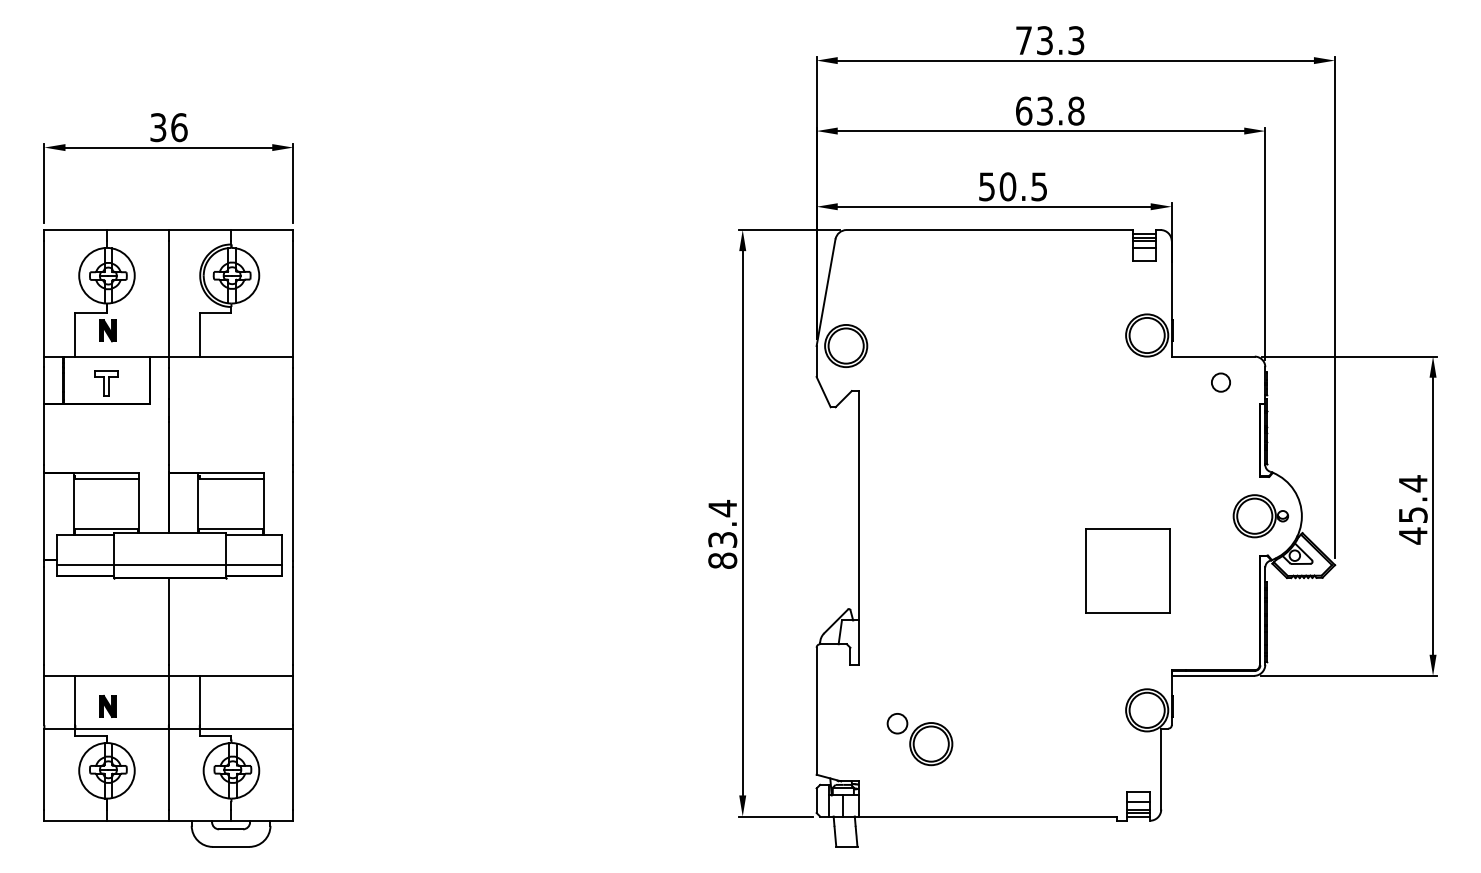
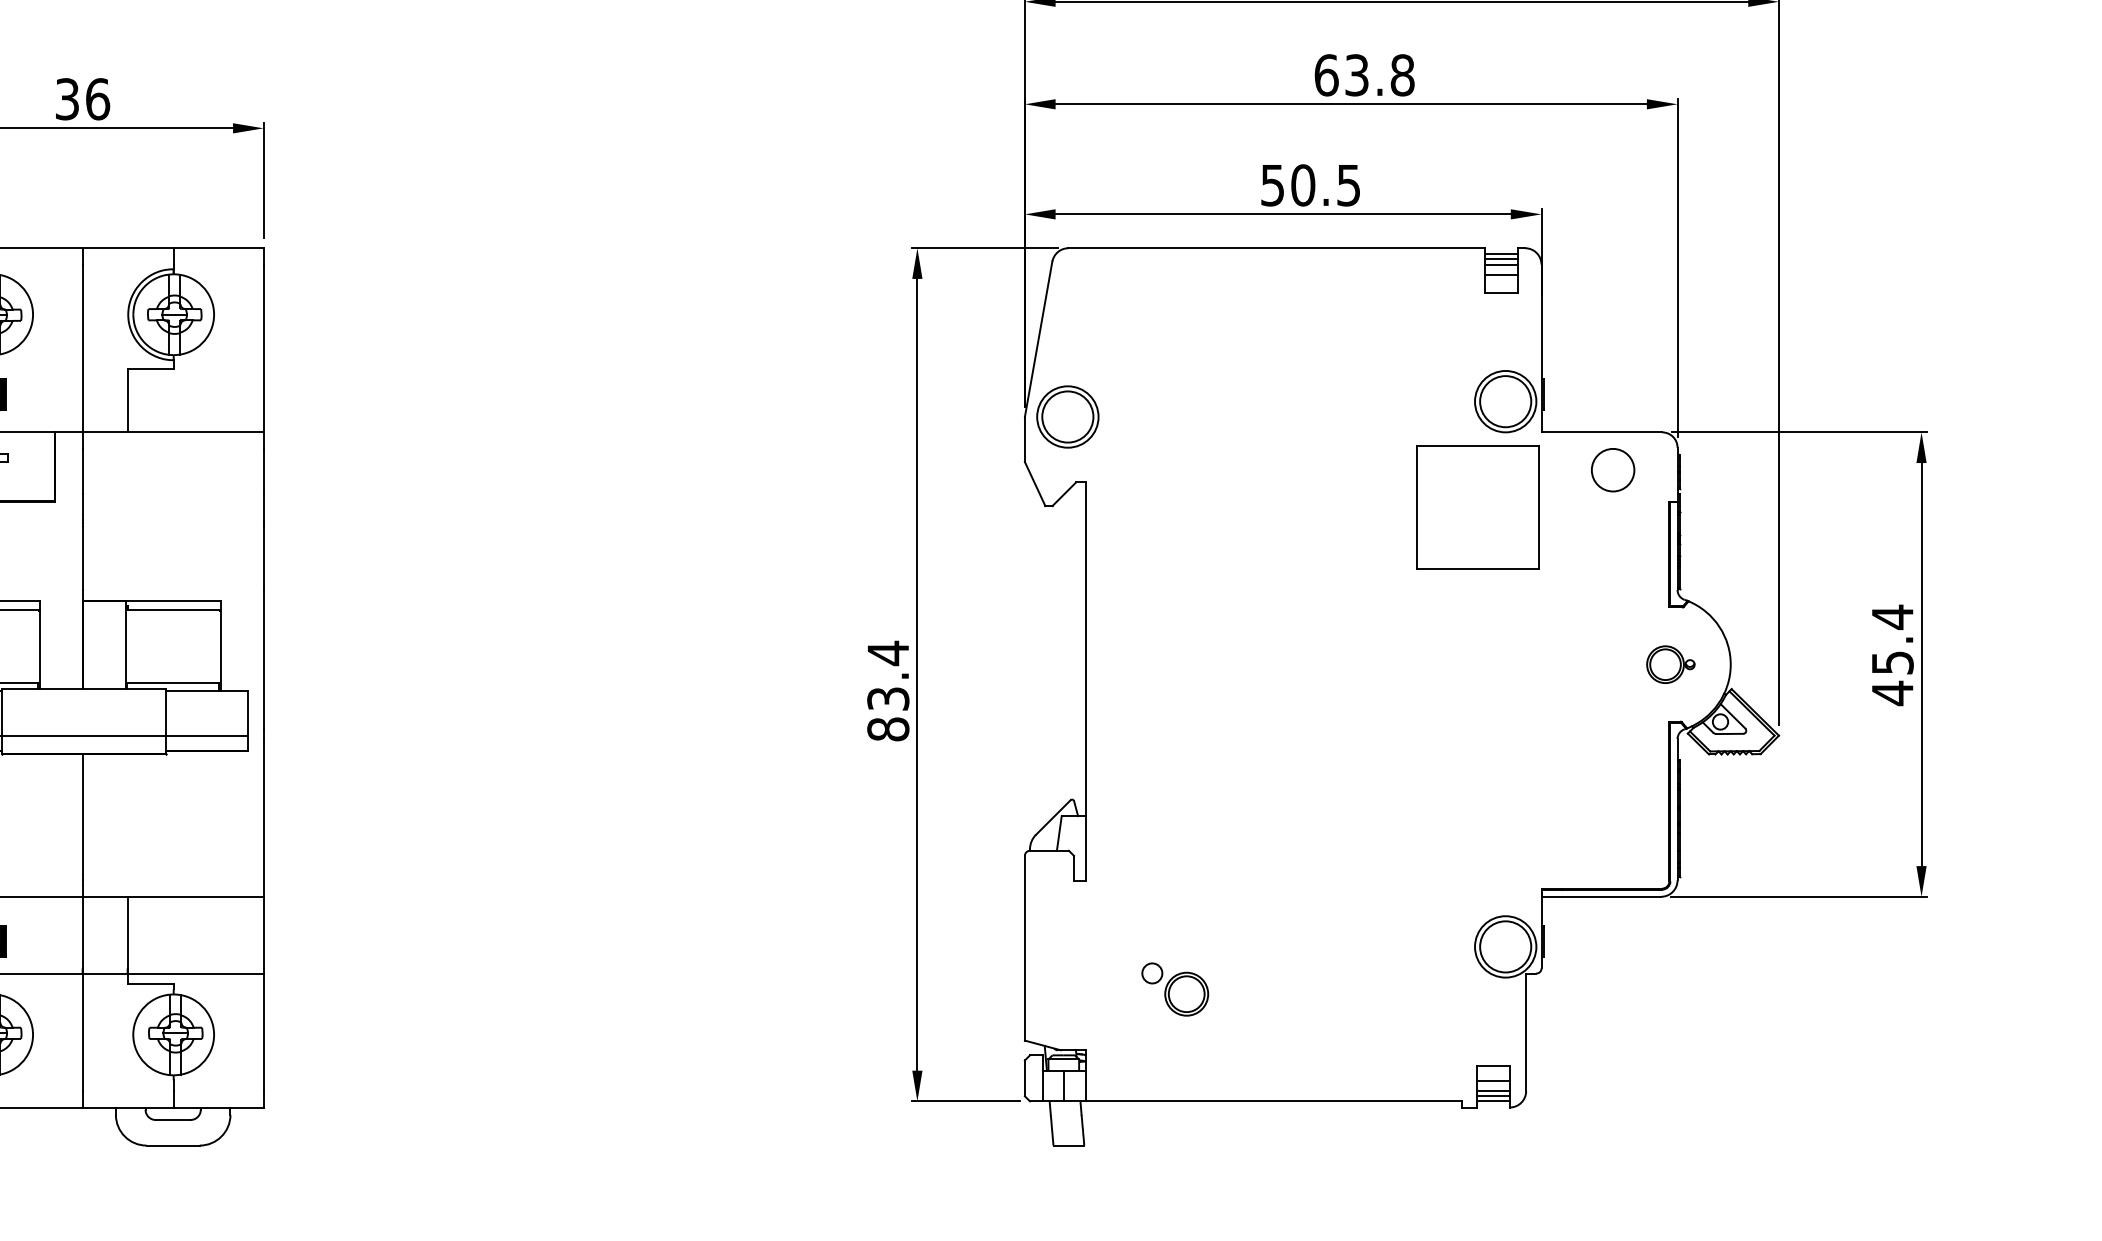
circle: (1220, 382) -> (1612, 470), size x1.6
part: (1260, 516) -> (1670, 664), size x0.6
part: (1127, 570) -> (1477, 506), moved
part: (919, 739) -> (1174, 989), size x0.7

